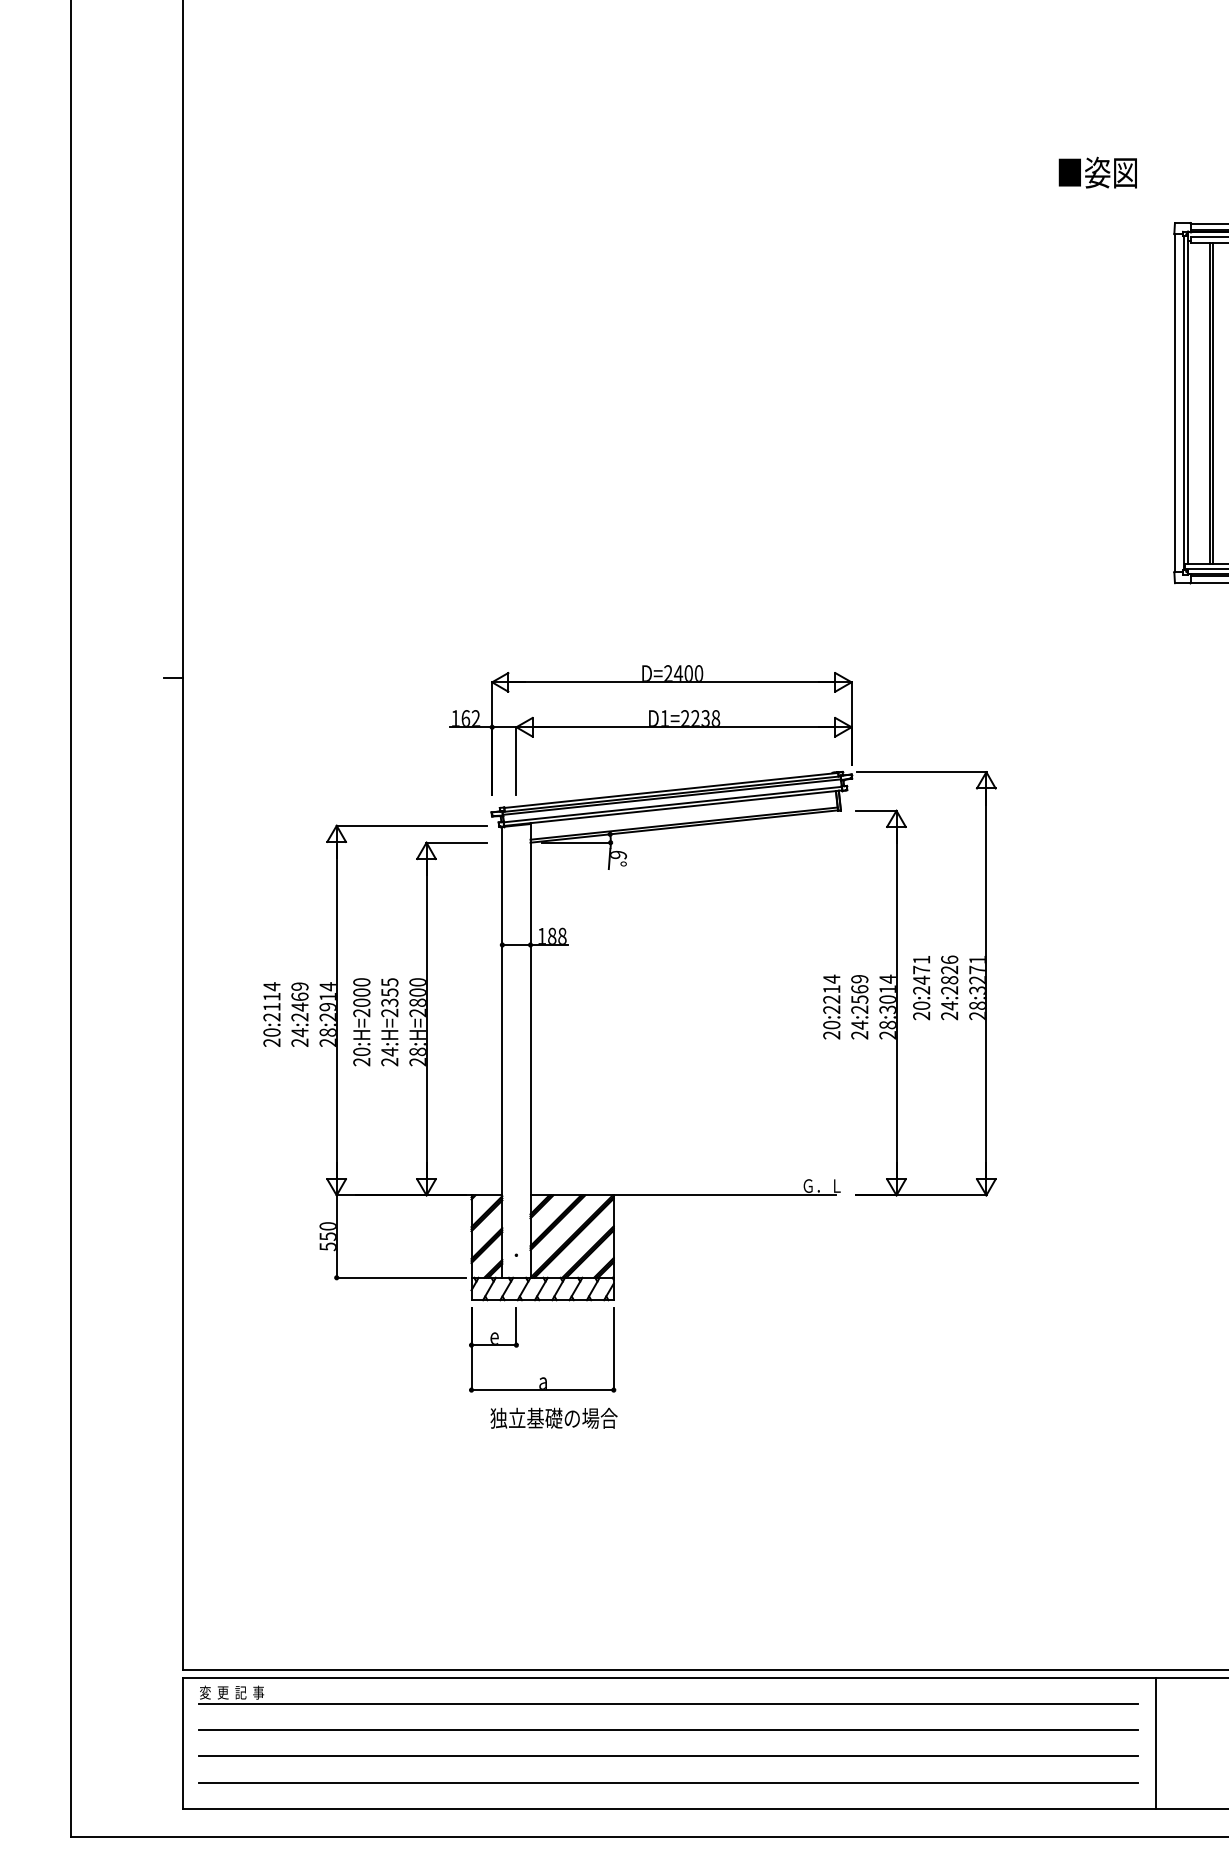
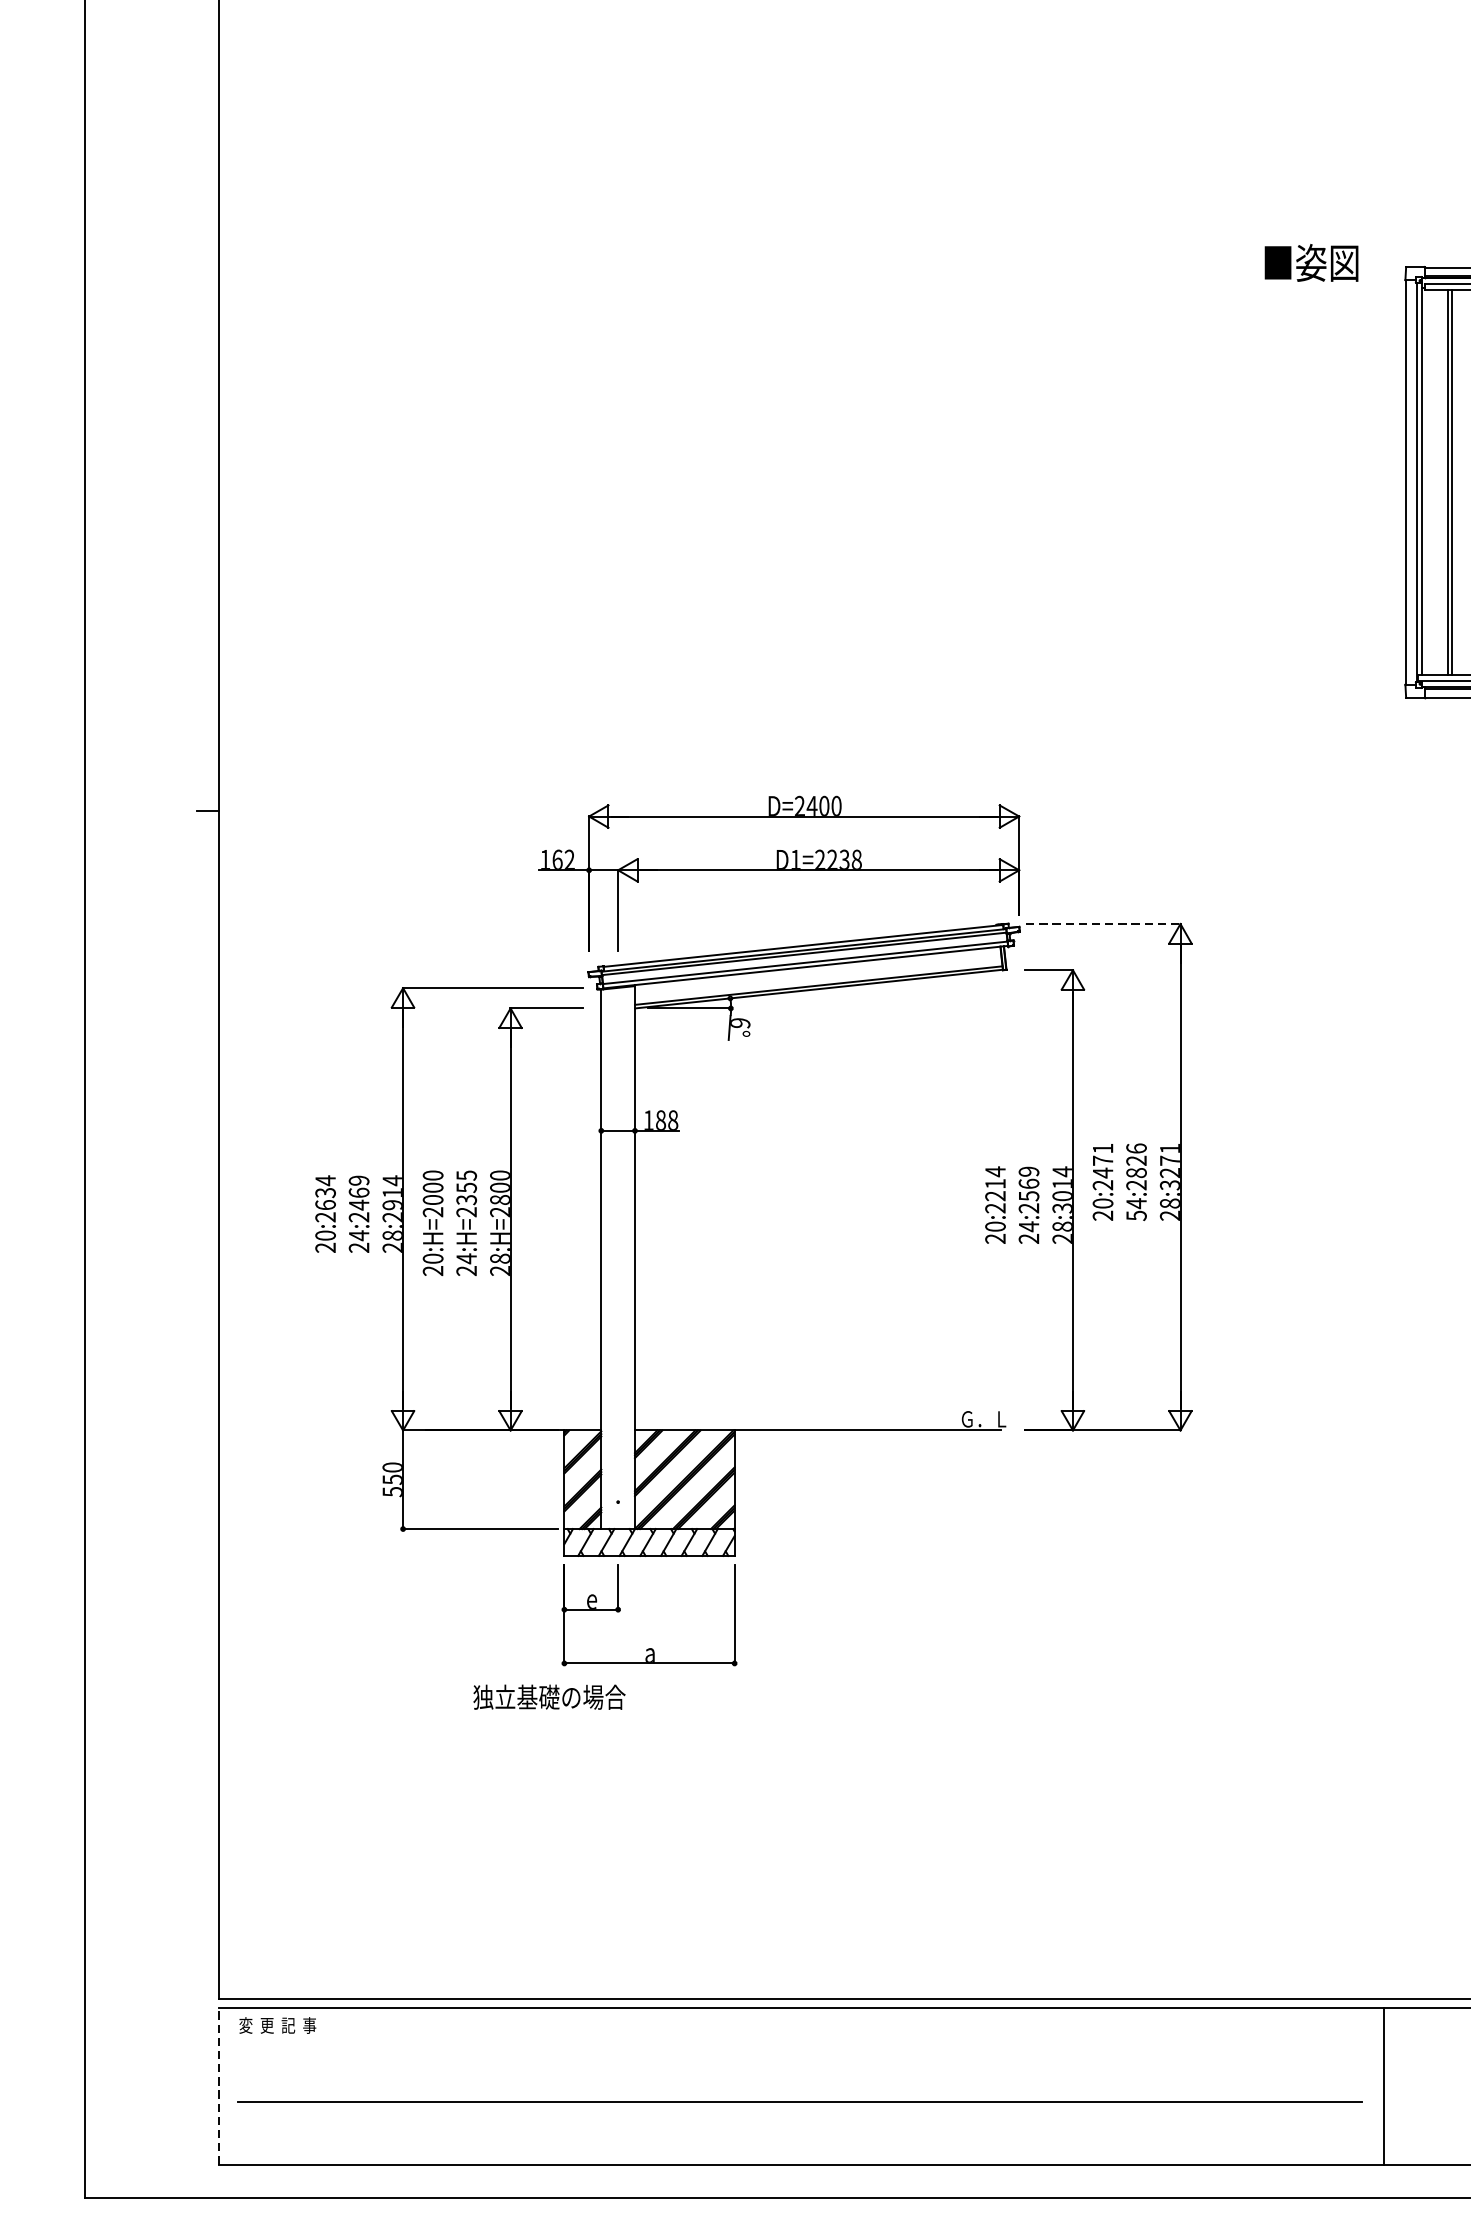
text: (1097, 172) -> (1311, 262), moved
line: (921, 772) -> (1102, 924), solid -> dashed
text: (271, 1001) -> (325, 1198), 20:2114 -> 20:2634
text: (949, 1015) -> (1136, 1215), 24:2826 -> 54:2826
text: (553, 1417) -> (548, 1696), moved
line: (667, 1704) -> (798, 2039), removed
line: (667, 1730) -> (798, 2070), removed
line: (182, 1742) -> (218, 2085), solid -> dashed
line: (667, 1782) -> (798, 2133), removed

